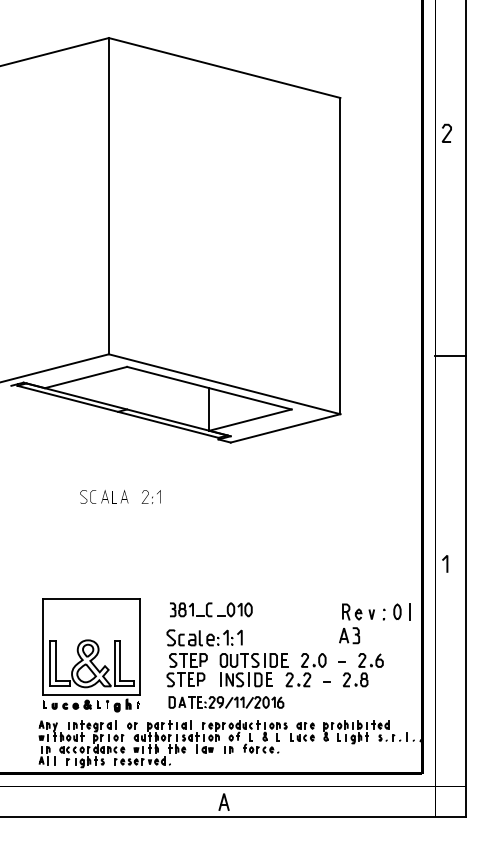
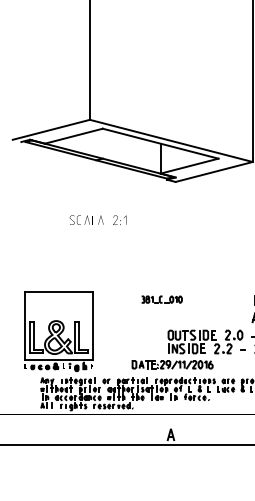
part: (211, 609) -> (162, 299), size x0.7
part: (91, 655) -> (58, 331), moved
part: (204, 658) -> (157, 333), removed

